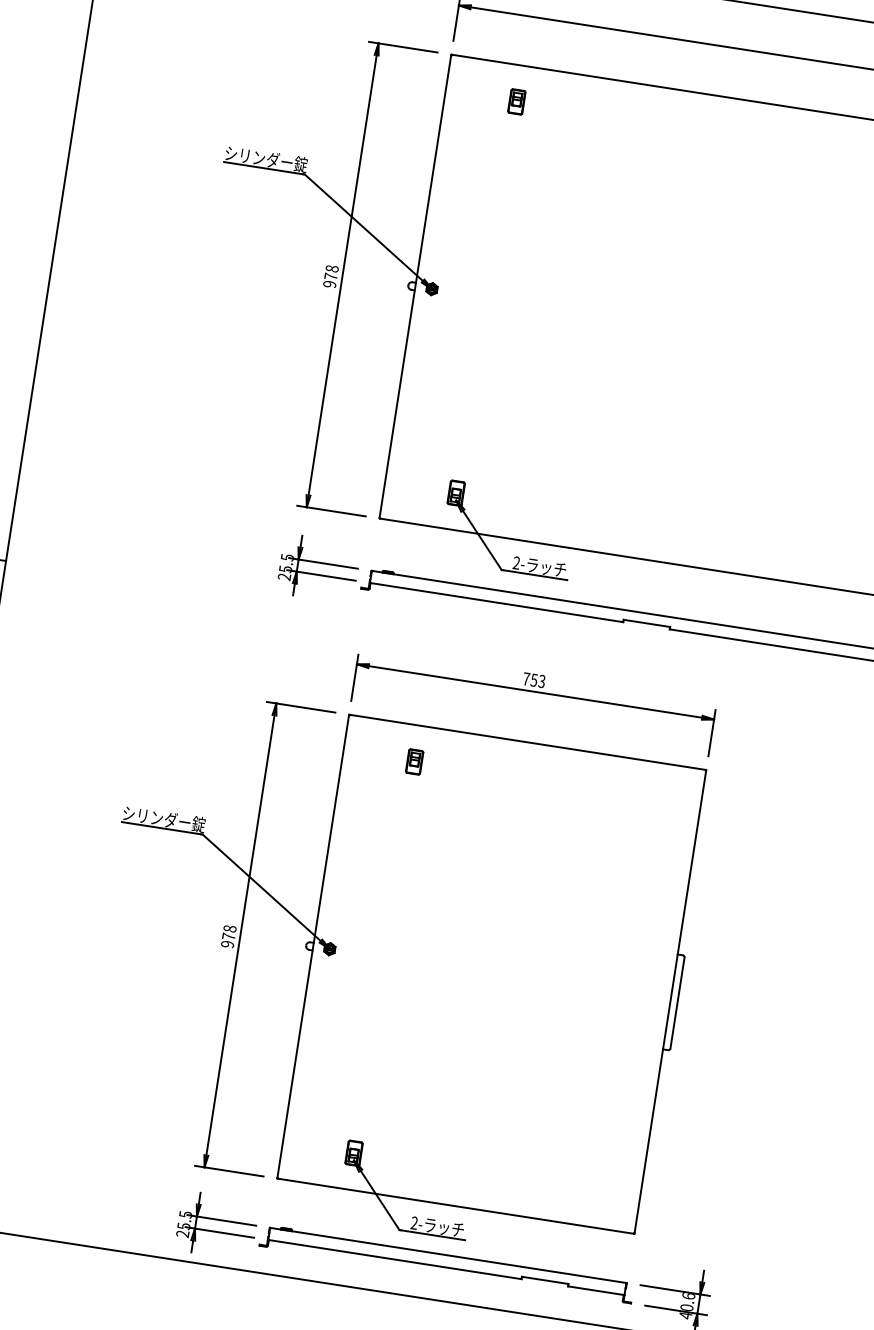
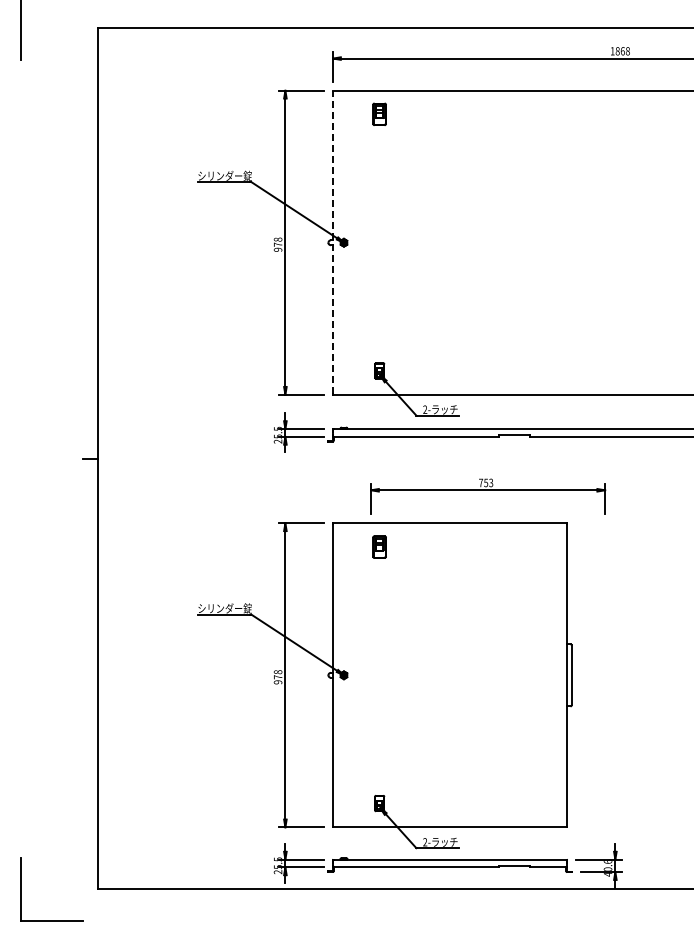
part: (516, 101) -> (379, 114), size x1.4
line: (416, 286) -> (333, 242), solid -> dashed
part: (534, 701) -> (488, 496), moved
part: (414, 761) -> (379, 546), size x1.4

